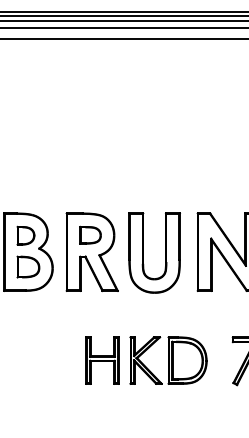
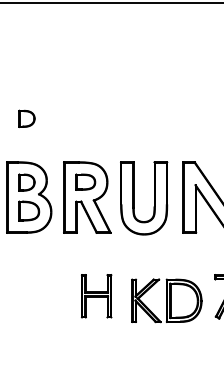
part: (25, 165) -> (26, 118), added
part: (168, 360) -> (166, 300), moved

